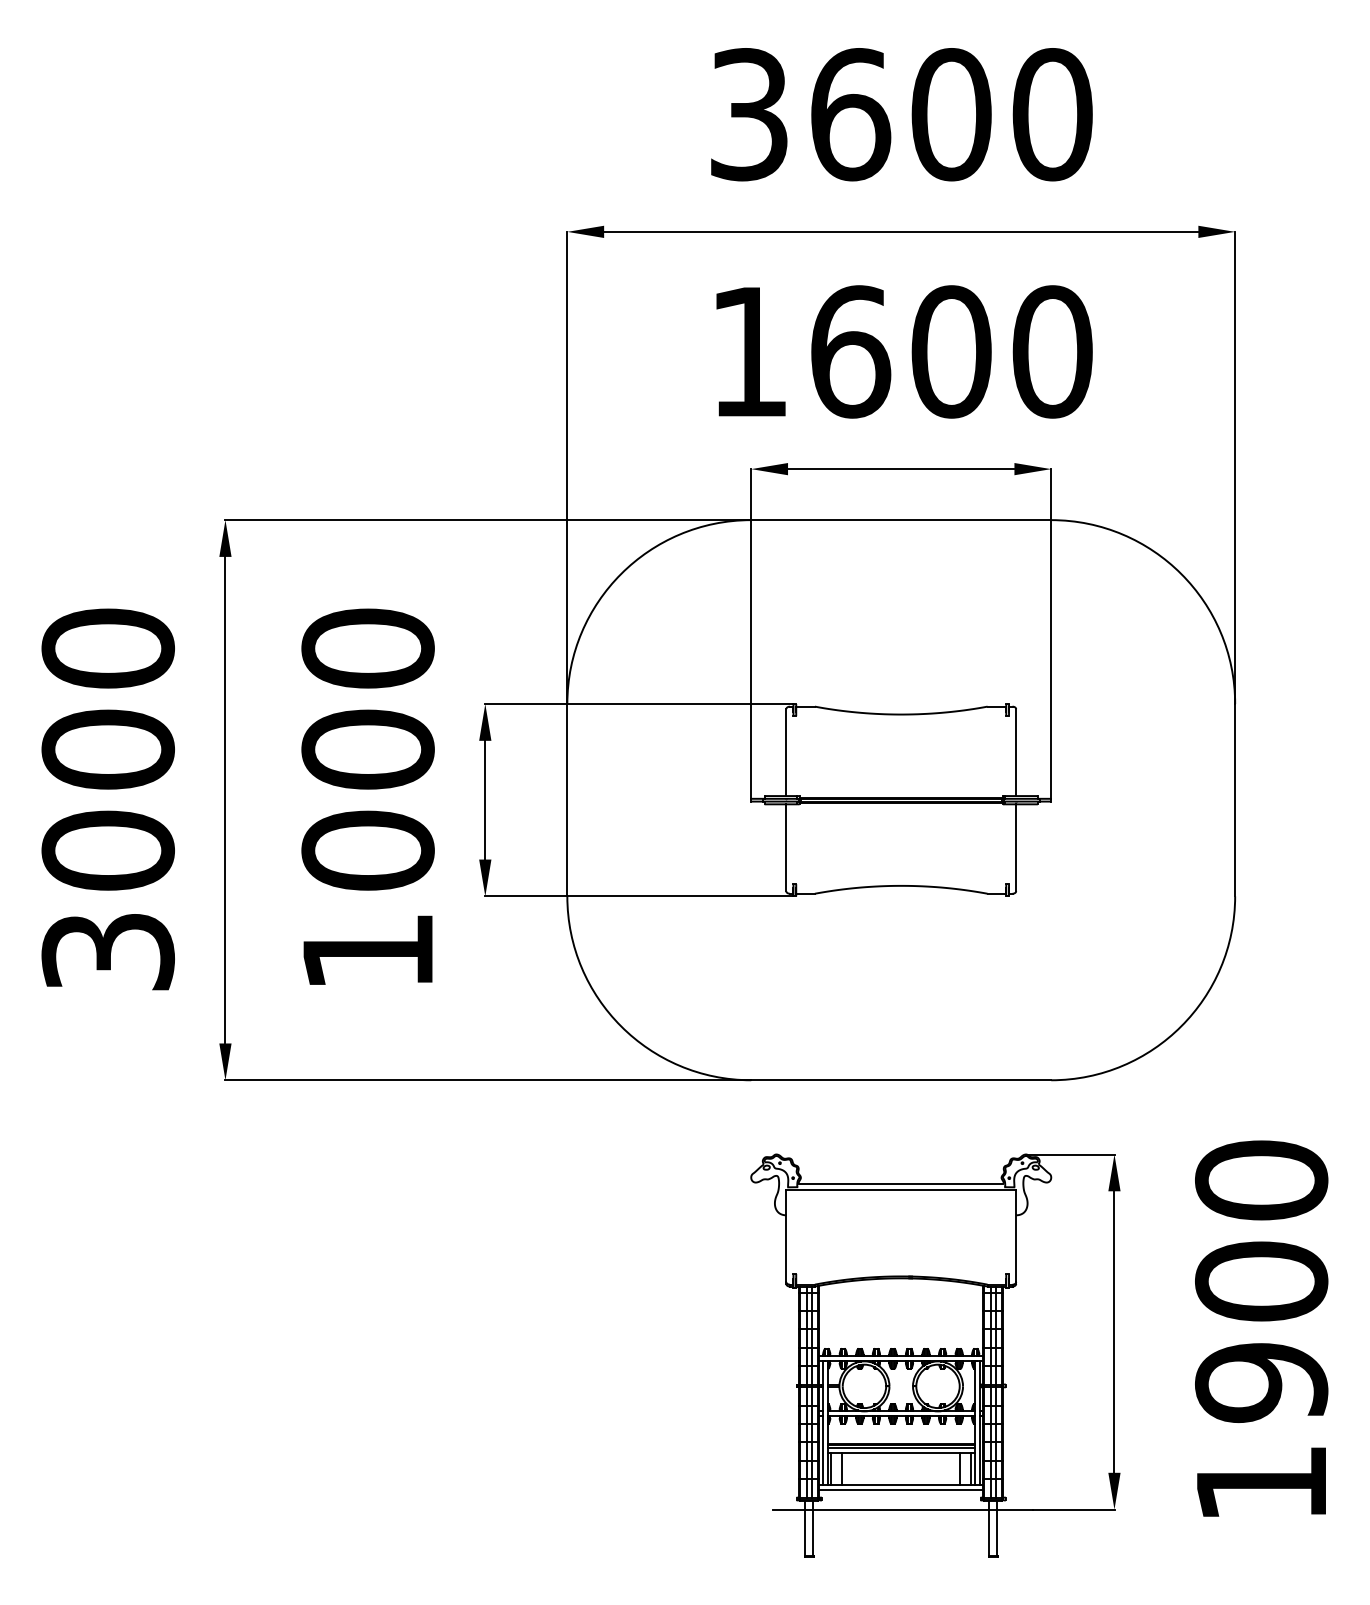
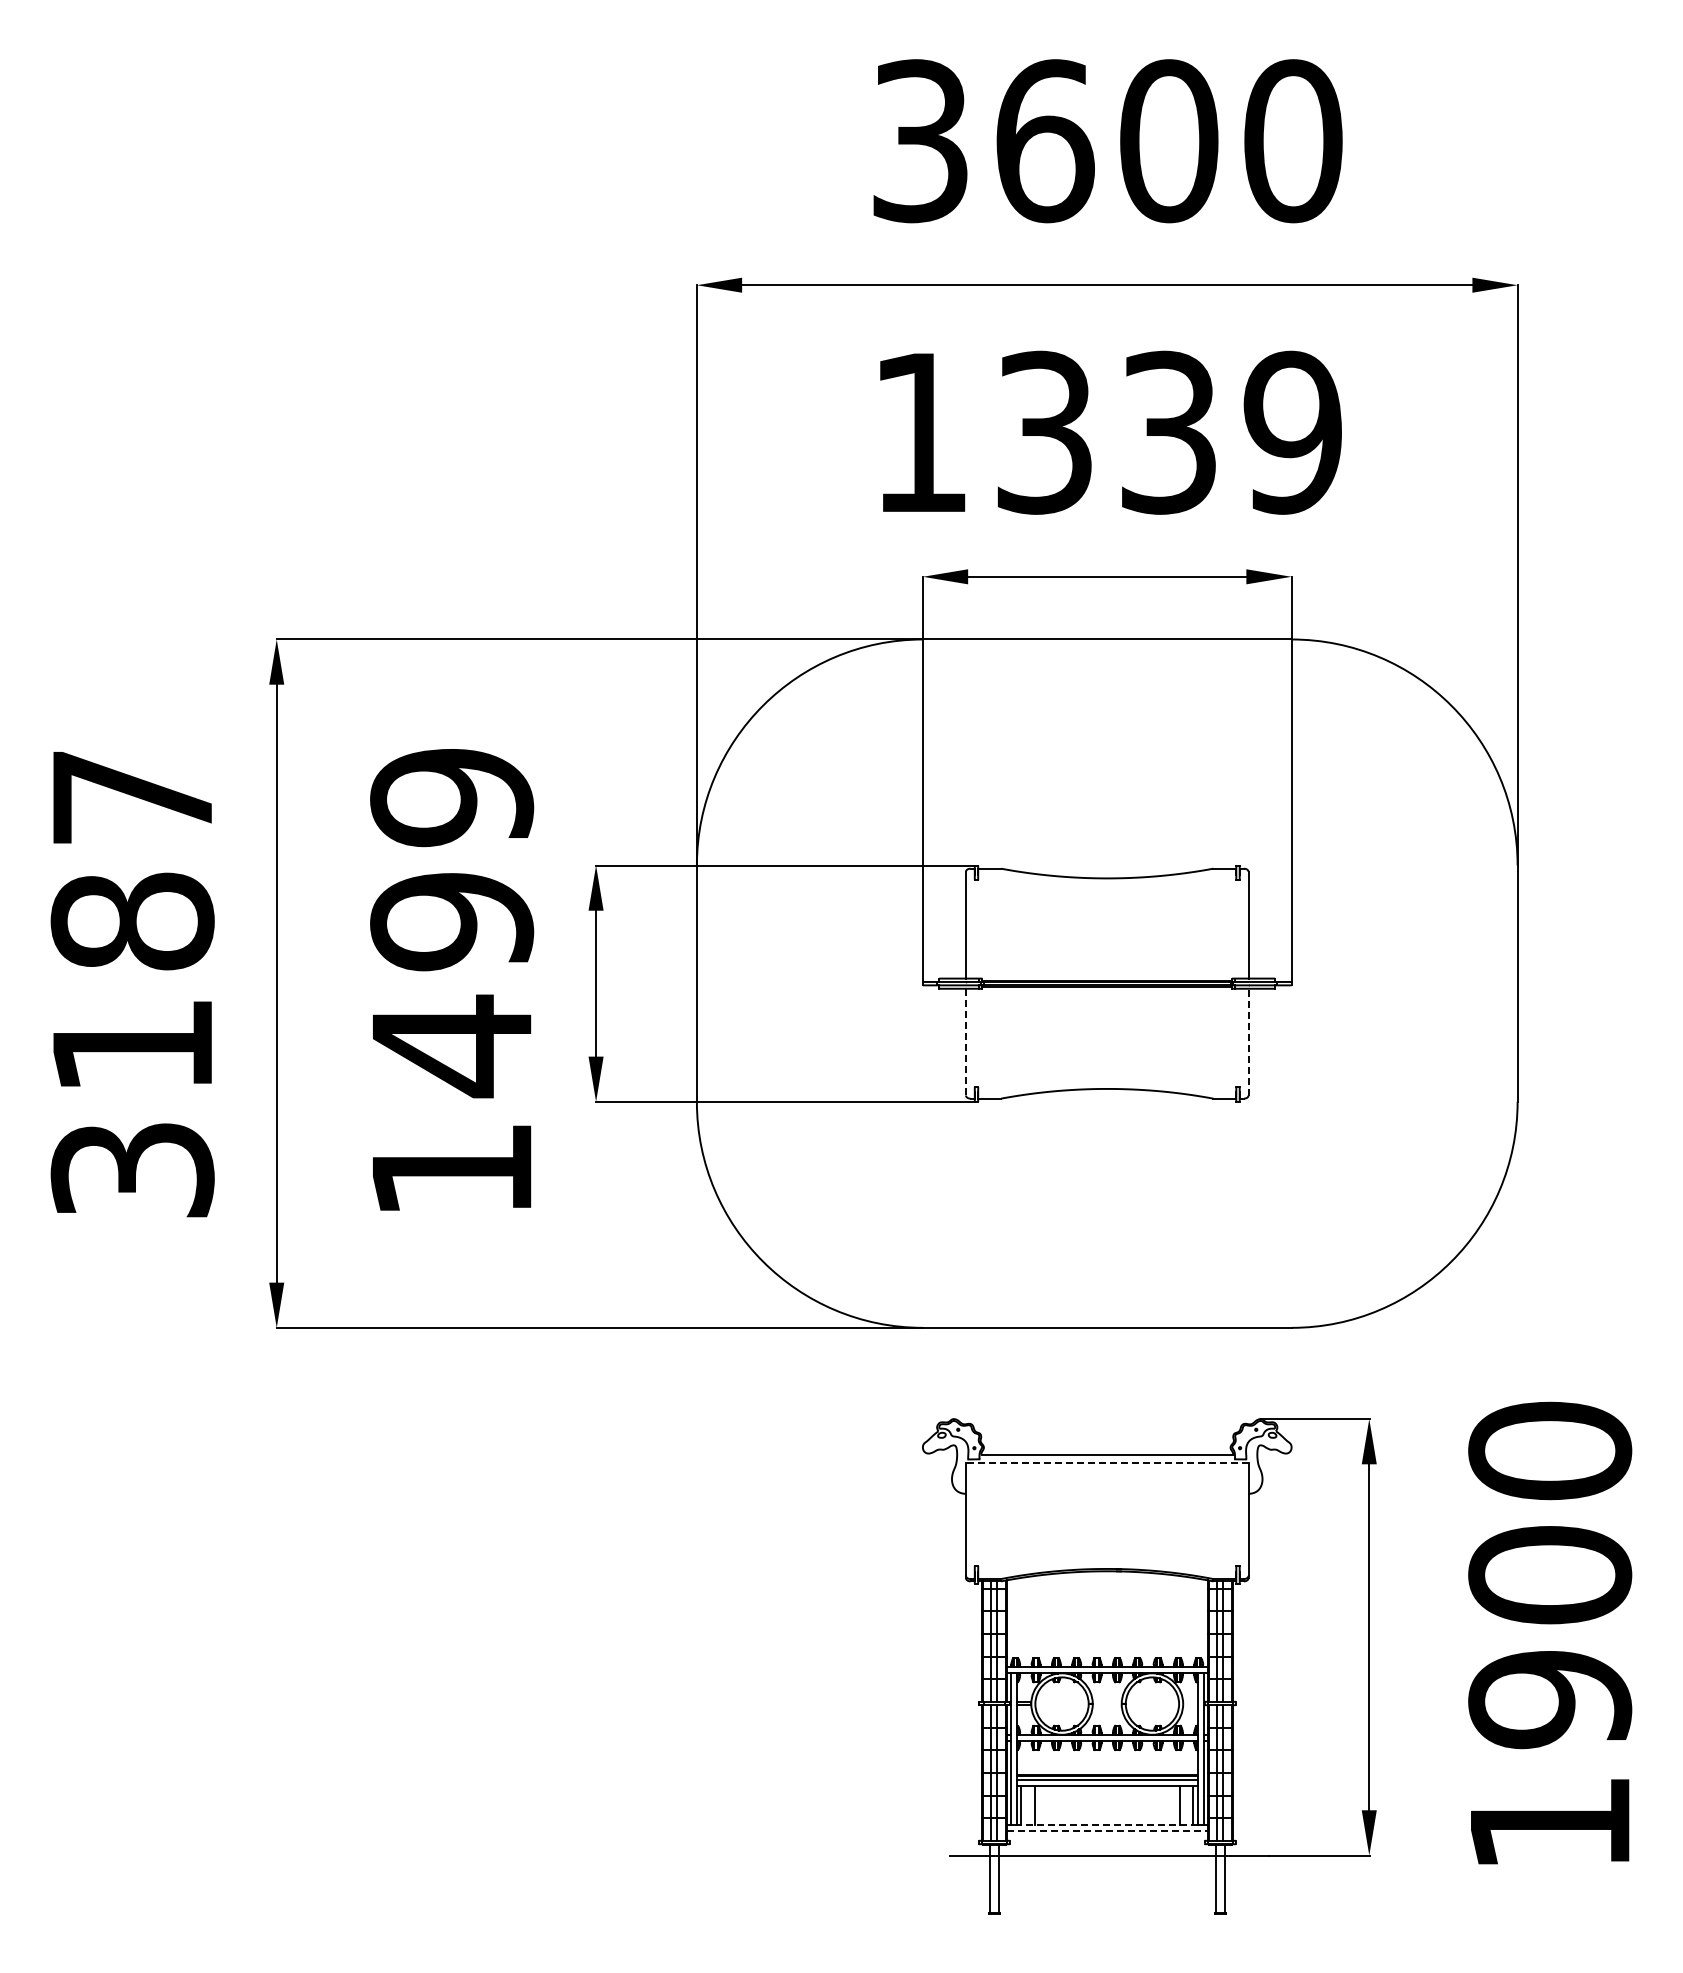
text: (951, 351) -> (1169, 432), 1600 -> 1339
text: (108, 749) -> (132, 921), 3000 -> 3187
text: (368, 751) -> (452, 923), 1000 -> 1499
line: (1016, 847) -> (1248, 1041), solid -> dashed
line: (785, 848) -> (965, 1042), solid -> dashed
line: (900, 1189) -> (1106, 1462), solid -> dashed
line: (900, 1485) -> (1106, 1825), solid -> dashed
line: (901, 1490) -> (1107, 1831), solid -> dashed

